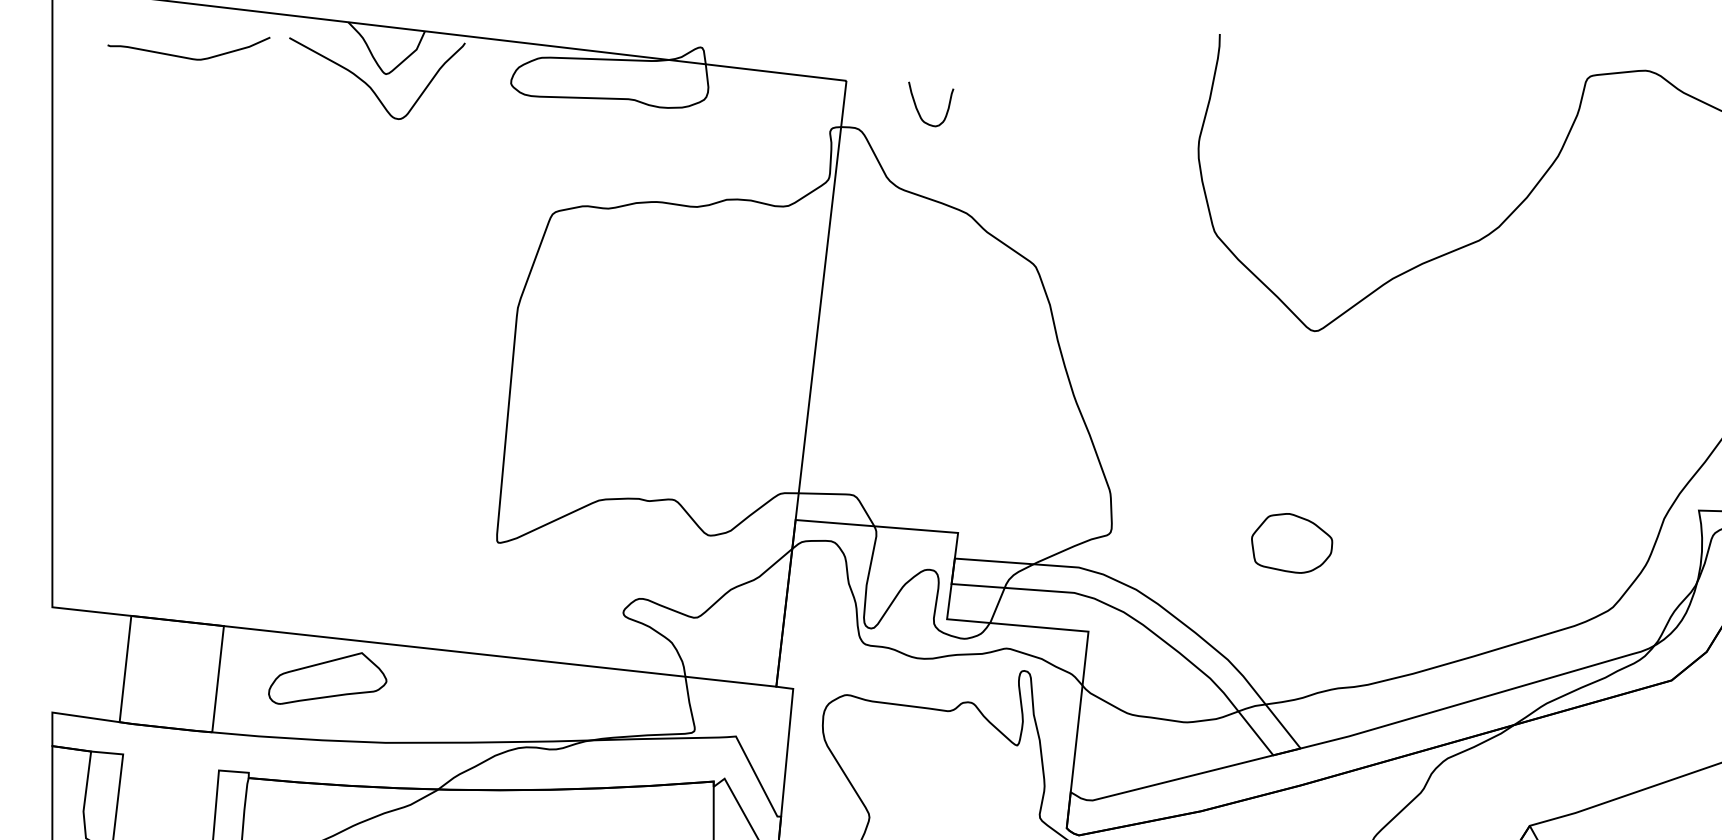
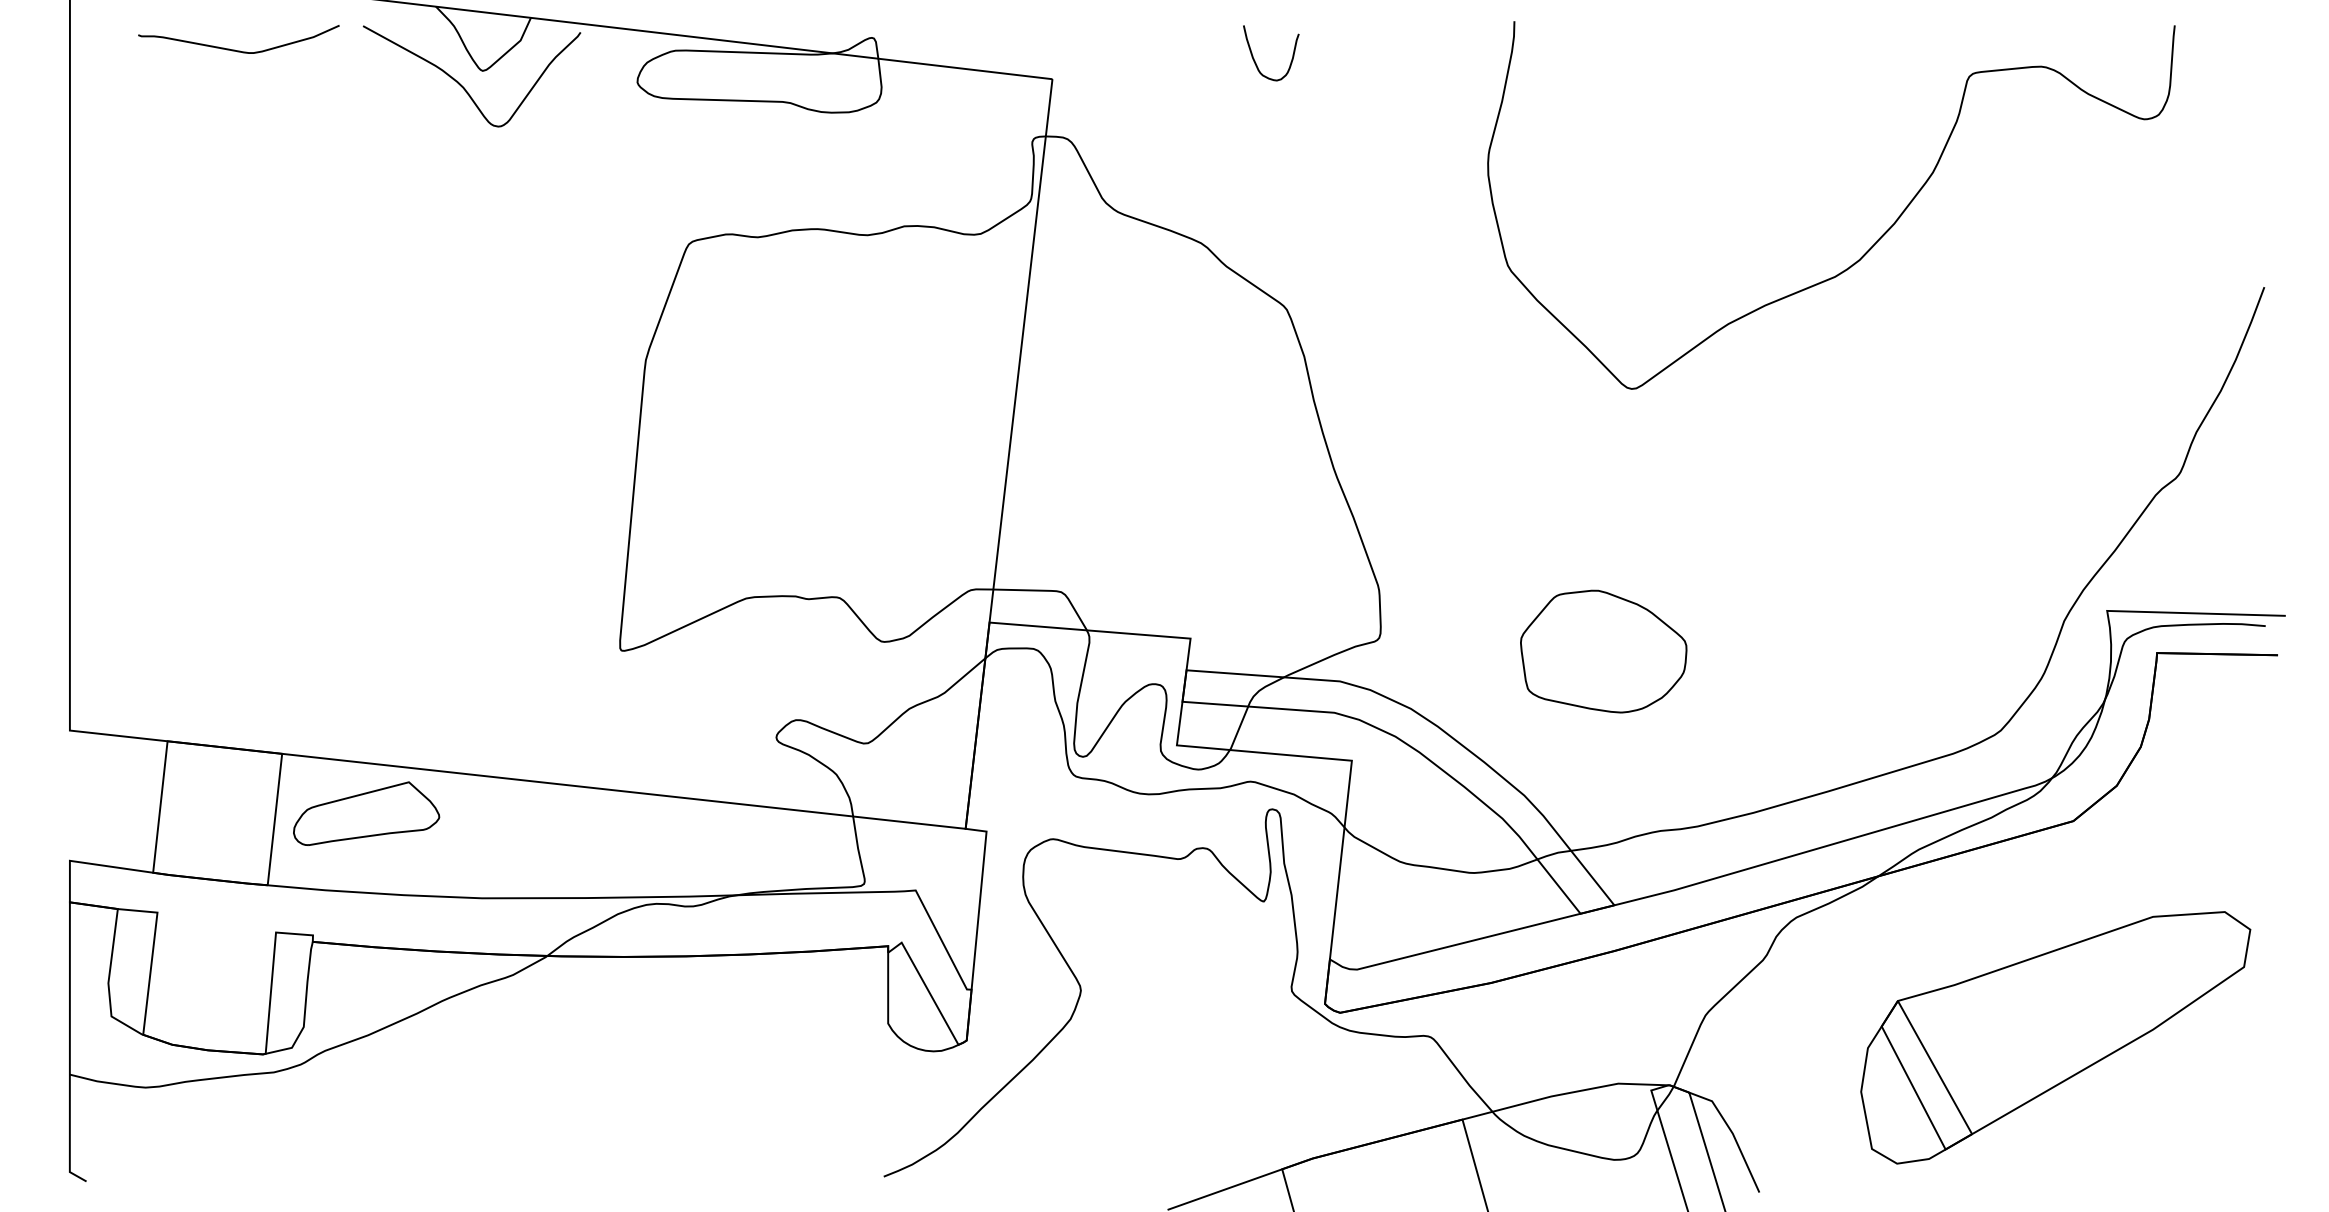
curve: (918, 110) -> (1255, 60), moved
part: (1291, 543) -> (1603, 651), size x1.67
part: (327, 678) -> (366, 813), moved

